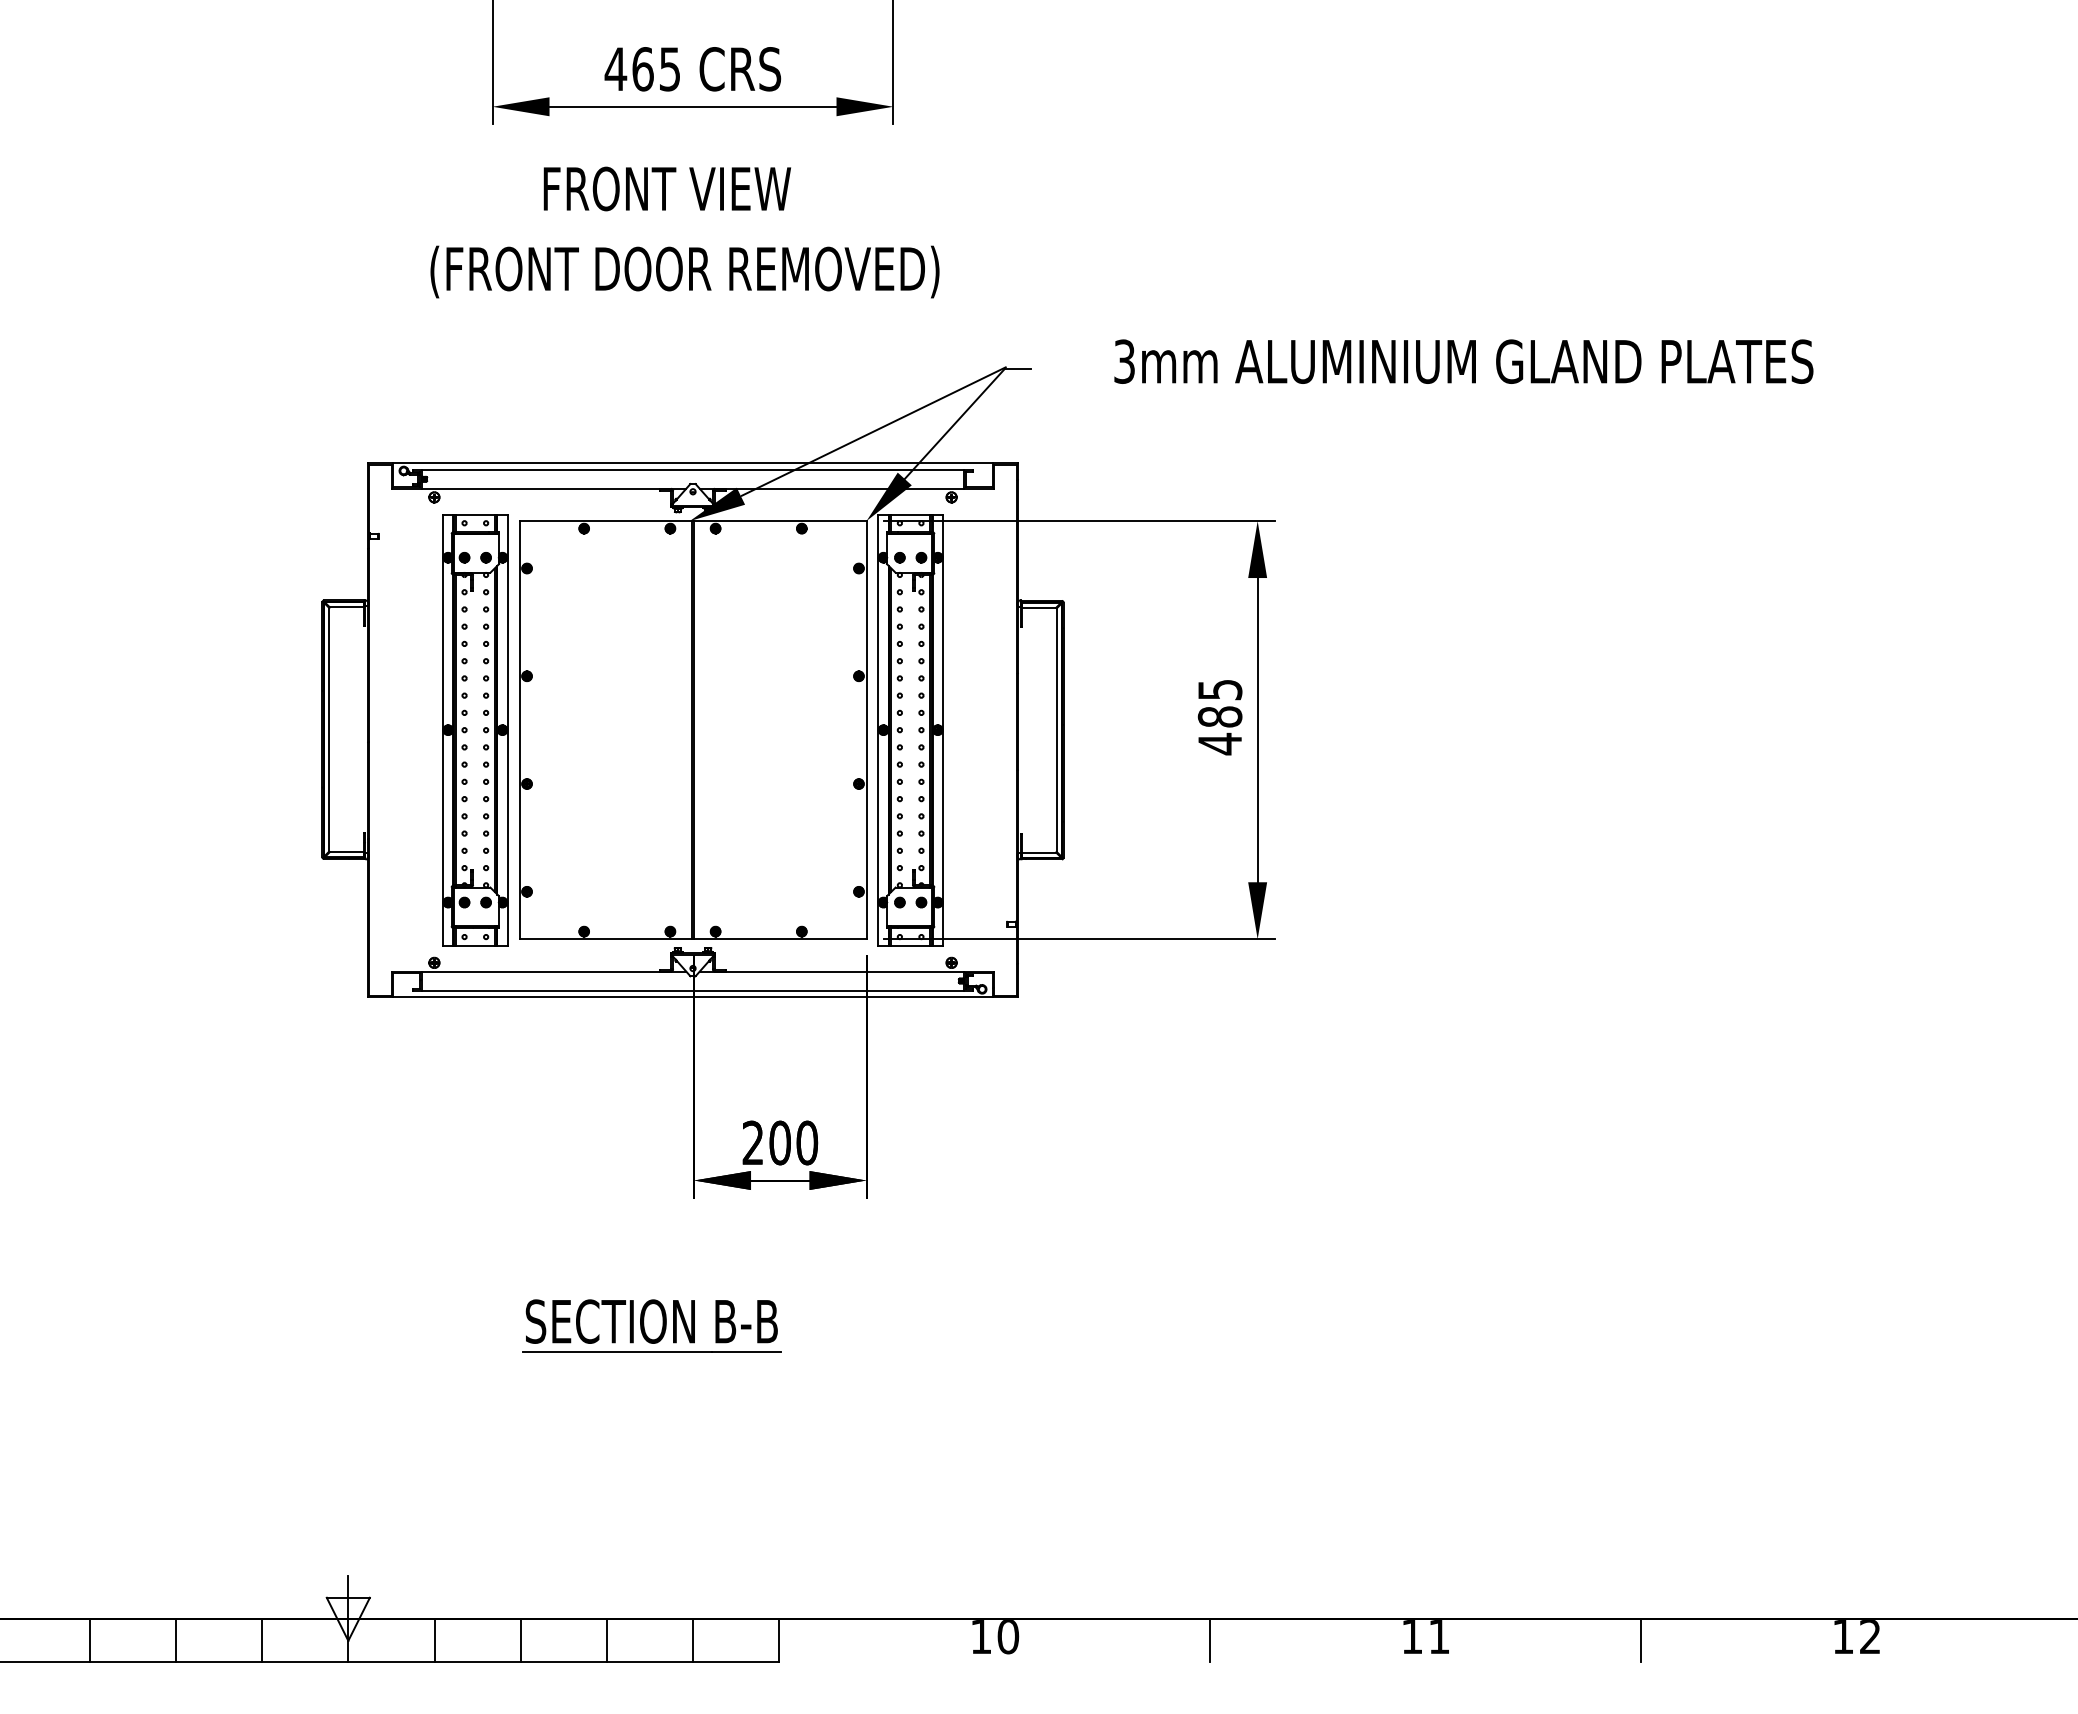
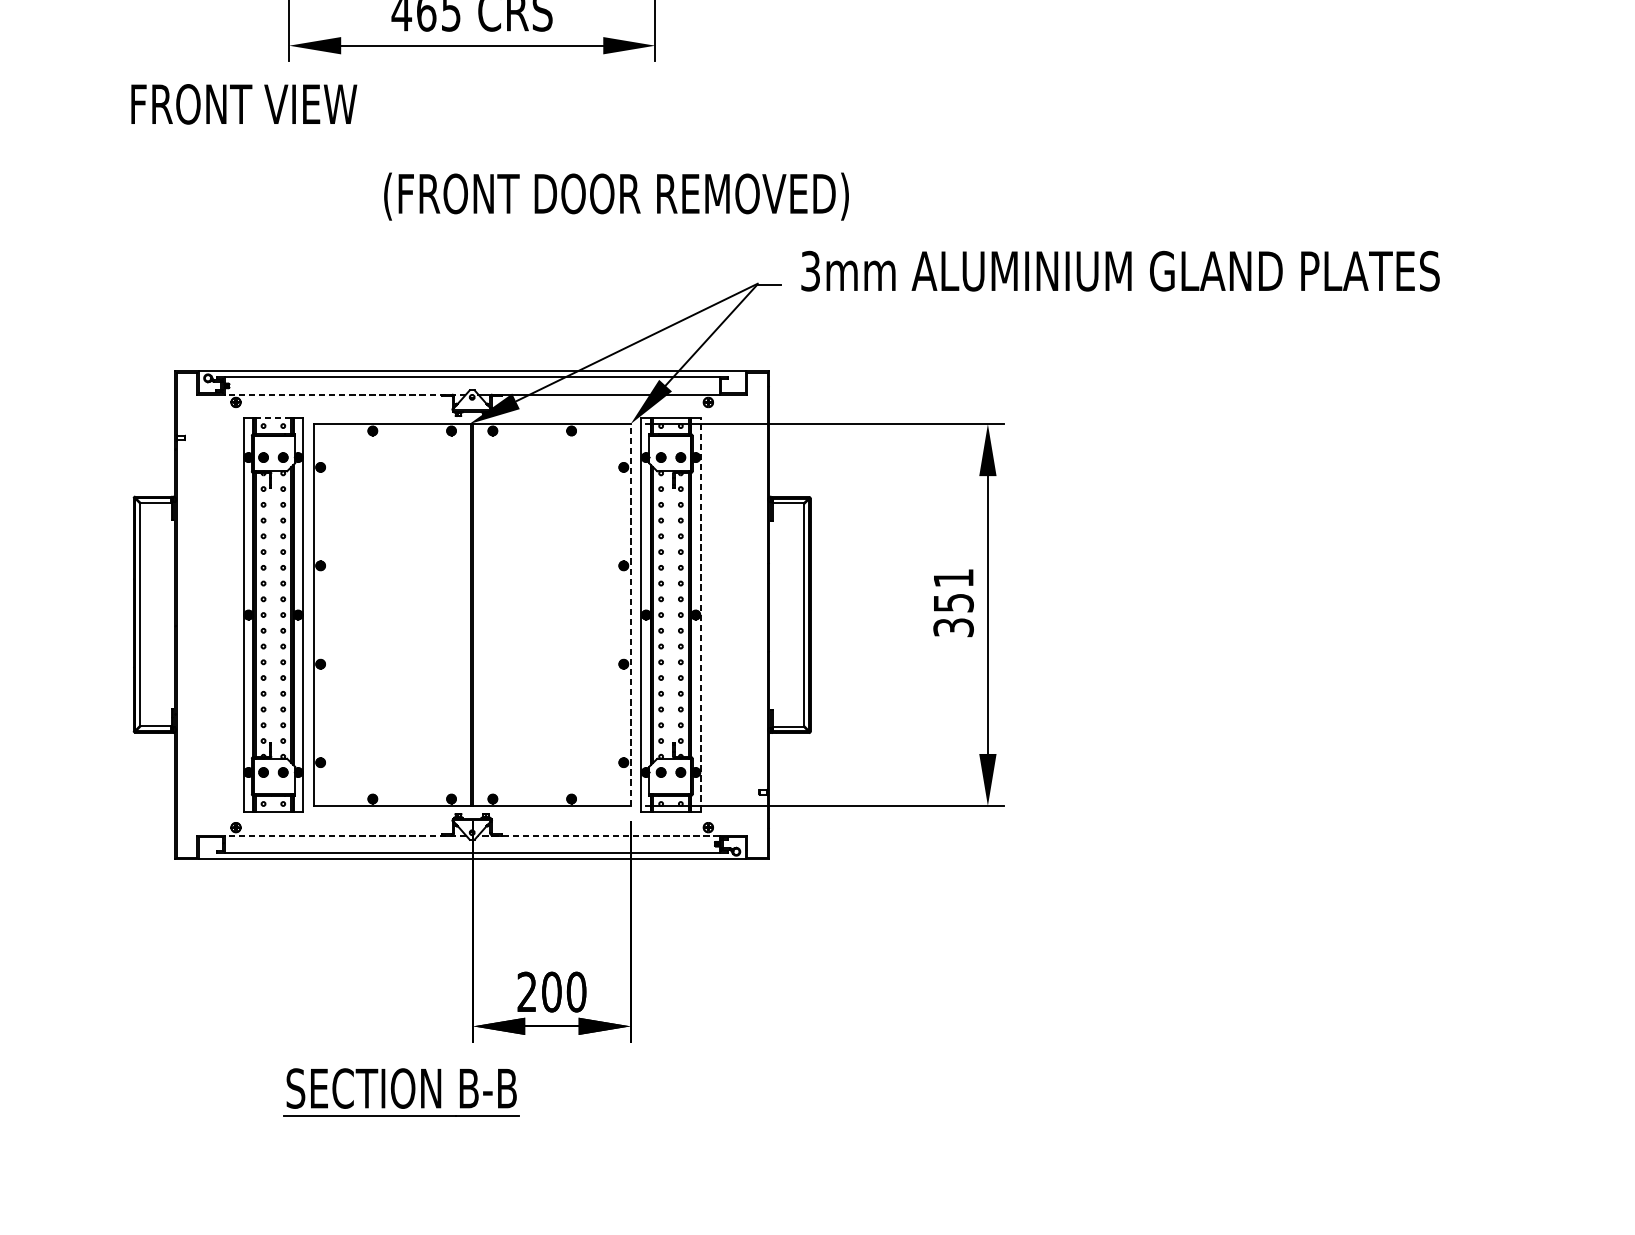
text: (666, 188) -> (243, 103), moved
text: (684, 271) -> (616, 196), moved
text: (1463, 361) -> (1120, 271), moved
line: (553, 488) -> (344, 394), solid -> dashed
line: (474, 514) -> (272, 418), solid -> dashed
text: (1219, 717) -> (953, 603), 485 -> 351
line: (866, 729) -> (630, 614), solid -> dashed
line: (943, 730) -> (700, 615), solid -> dashed
line: (553, 971) -> (344, 835), solid -> dashed
line: (831, 971) -> (598, 835), solid -> dashed
part: (651, 1325) -> (401, 1092), moved

